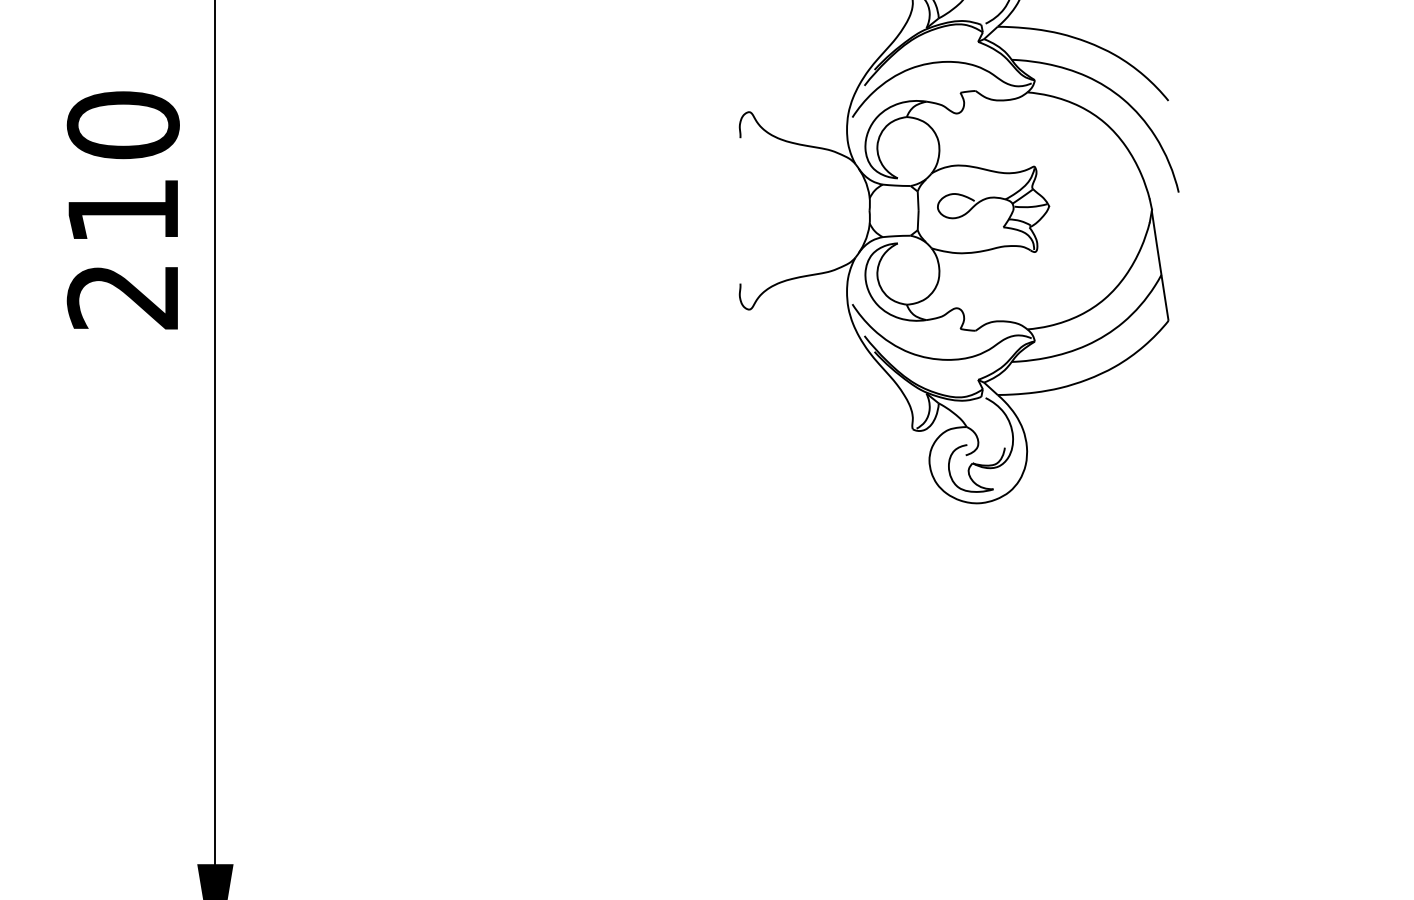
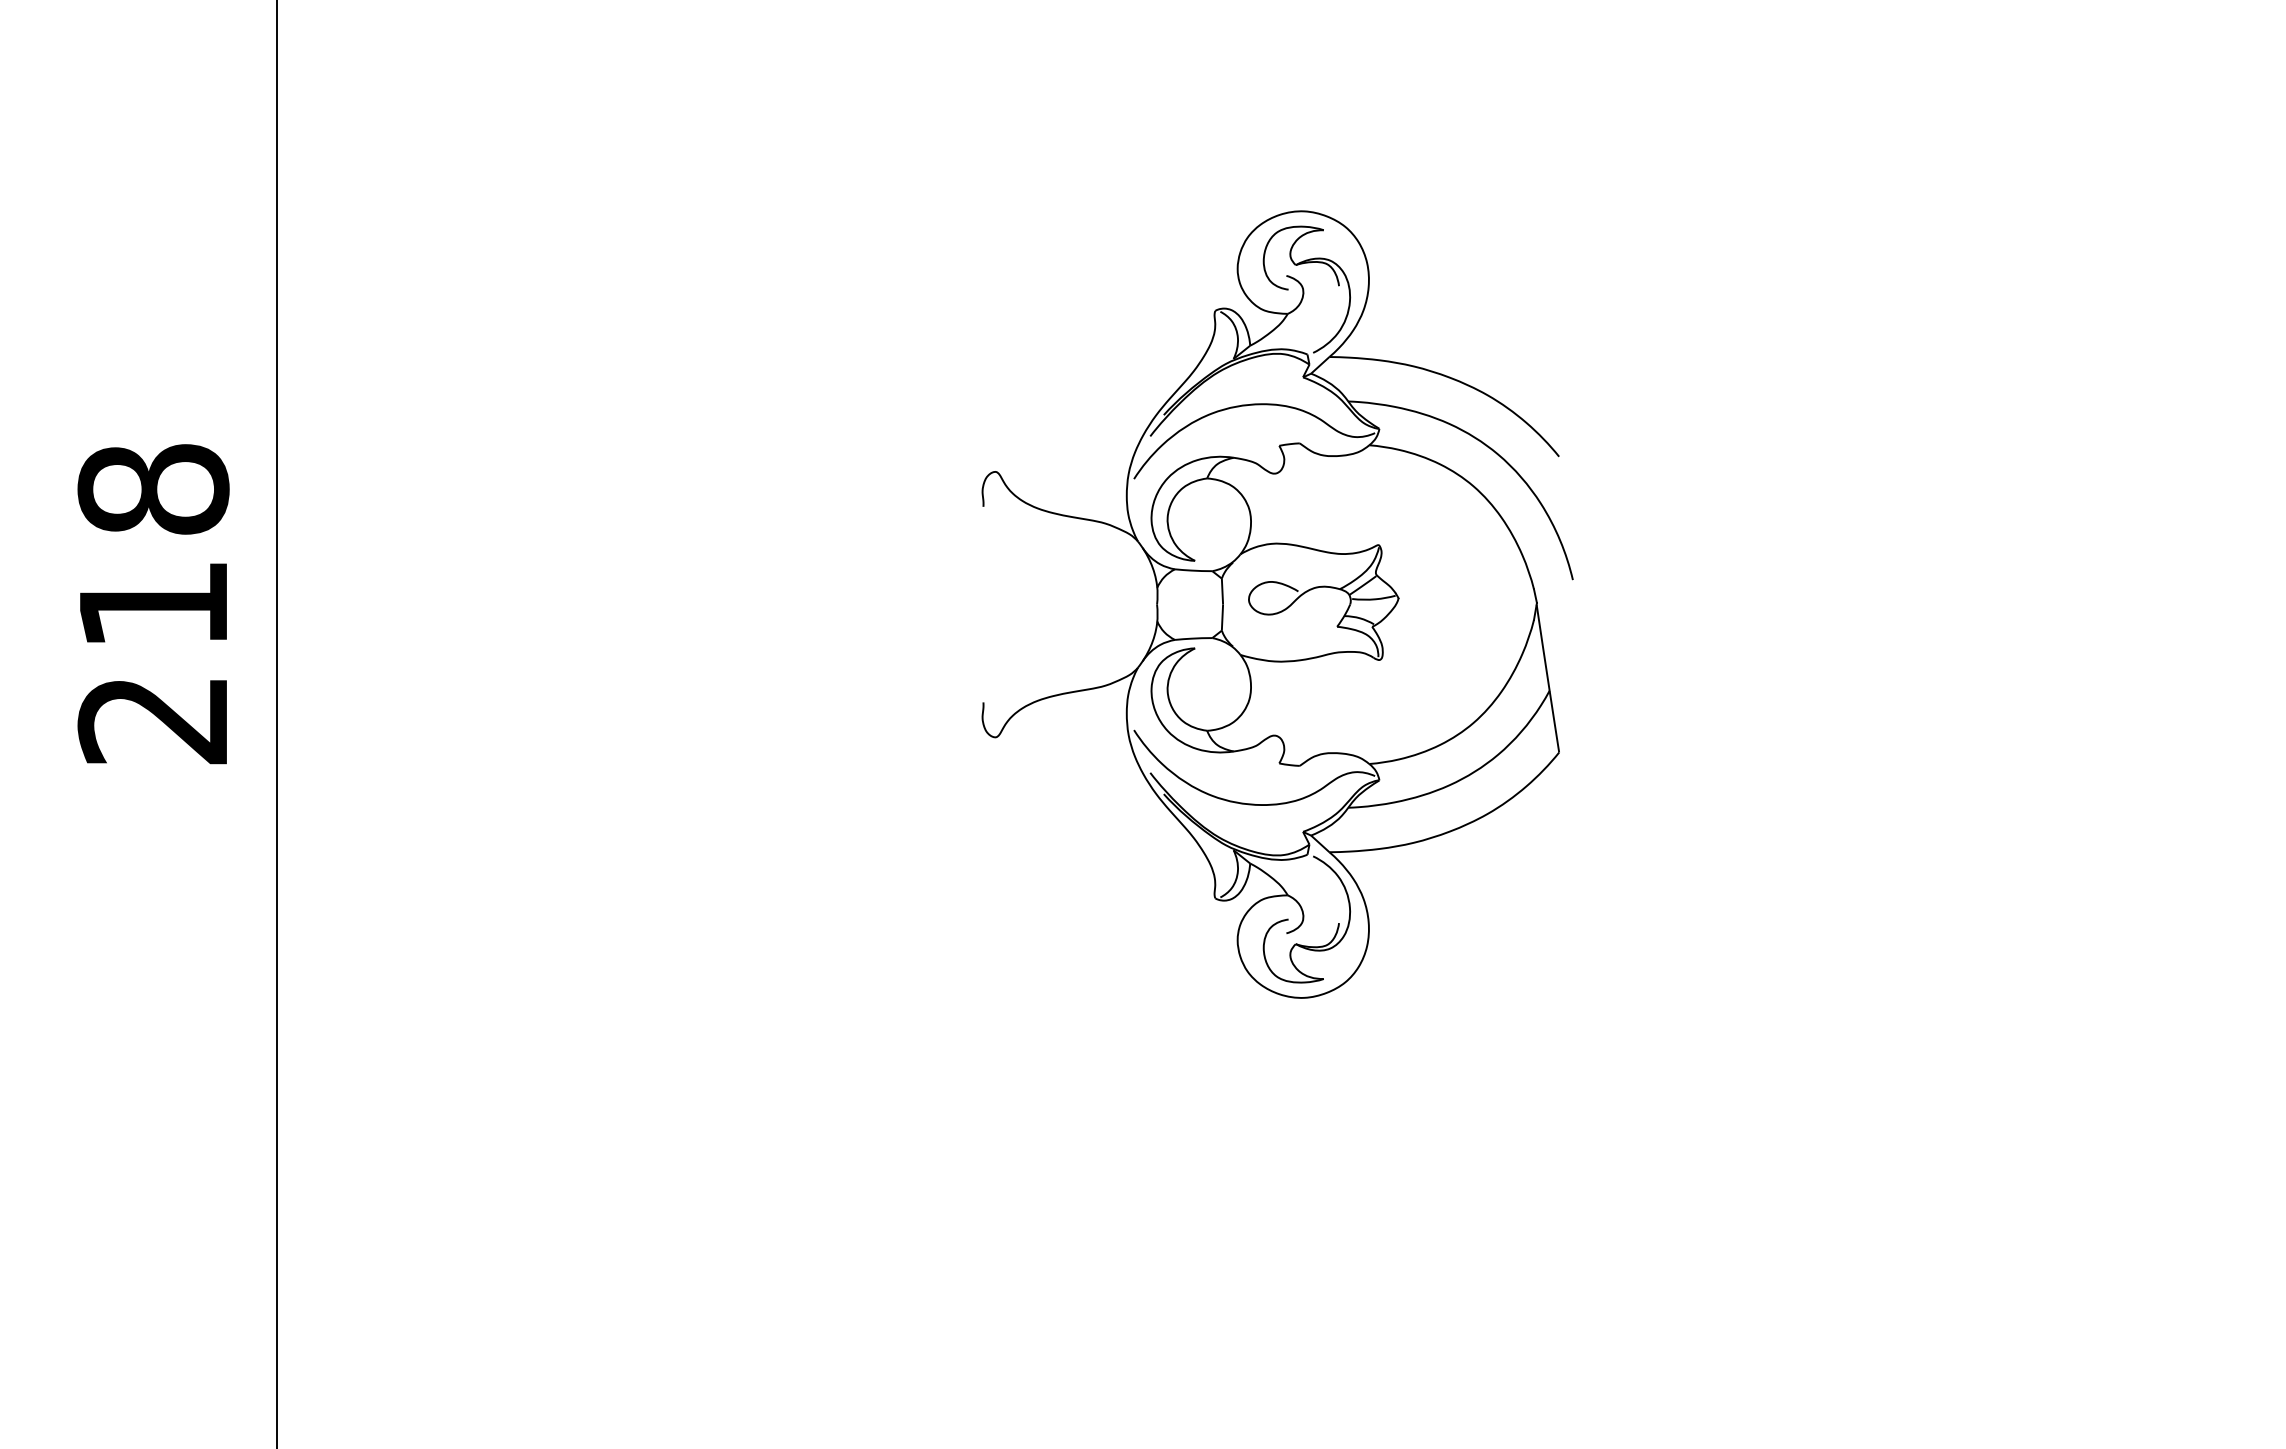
text: (123, 124) -> (153, 488), 210 -> 218

